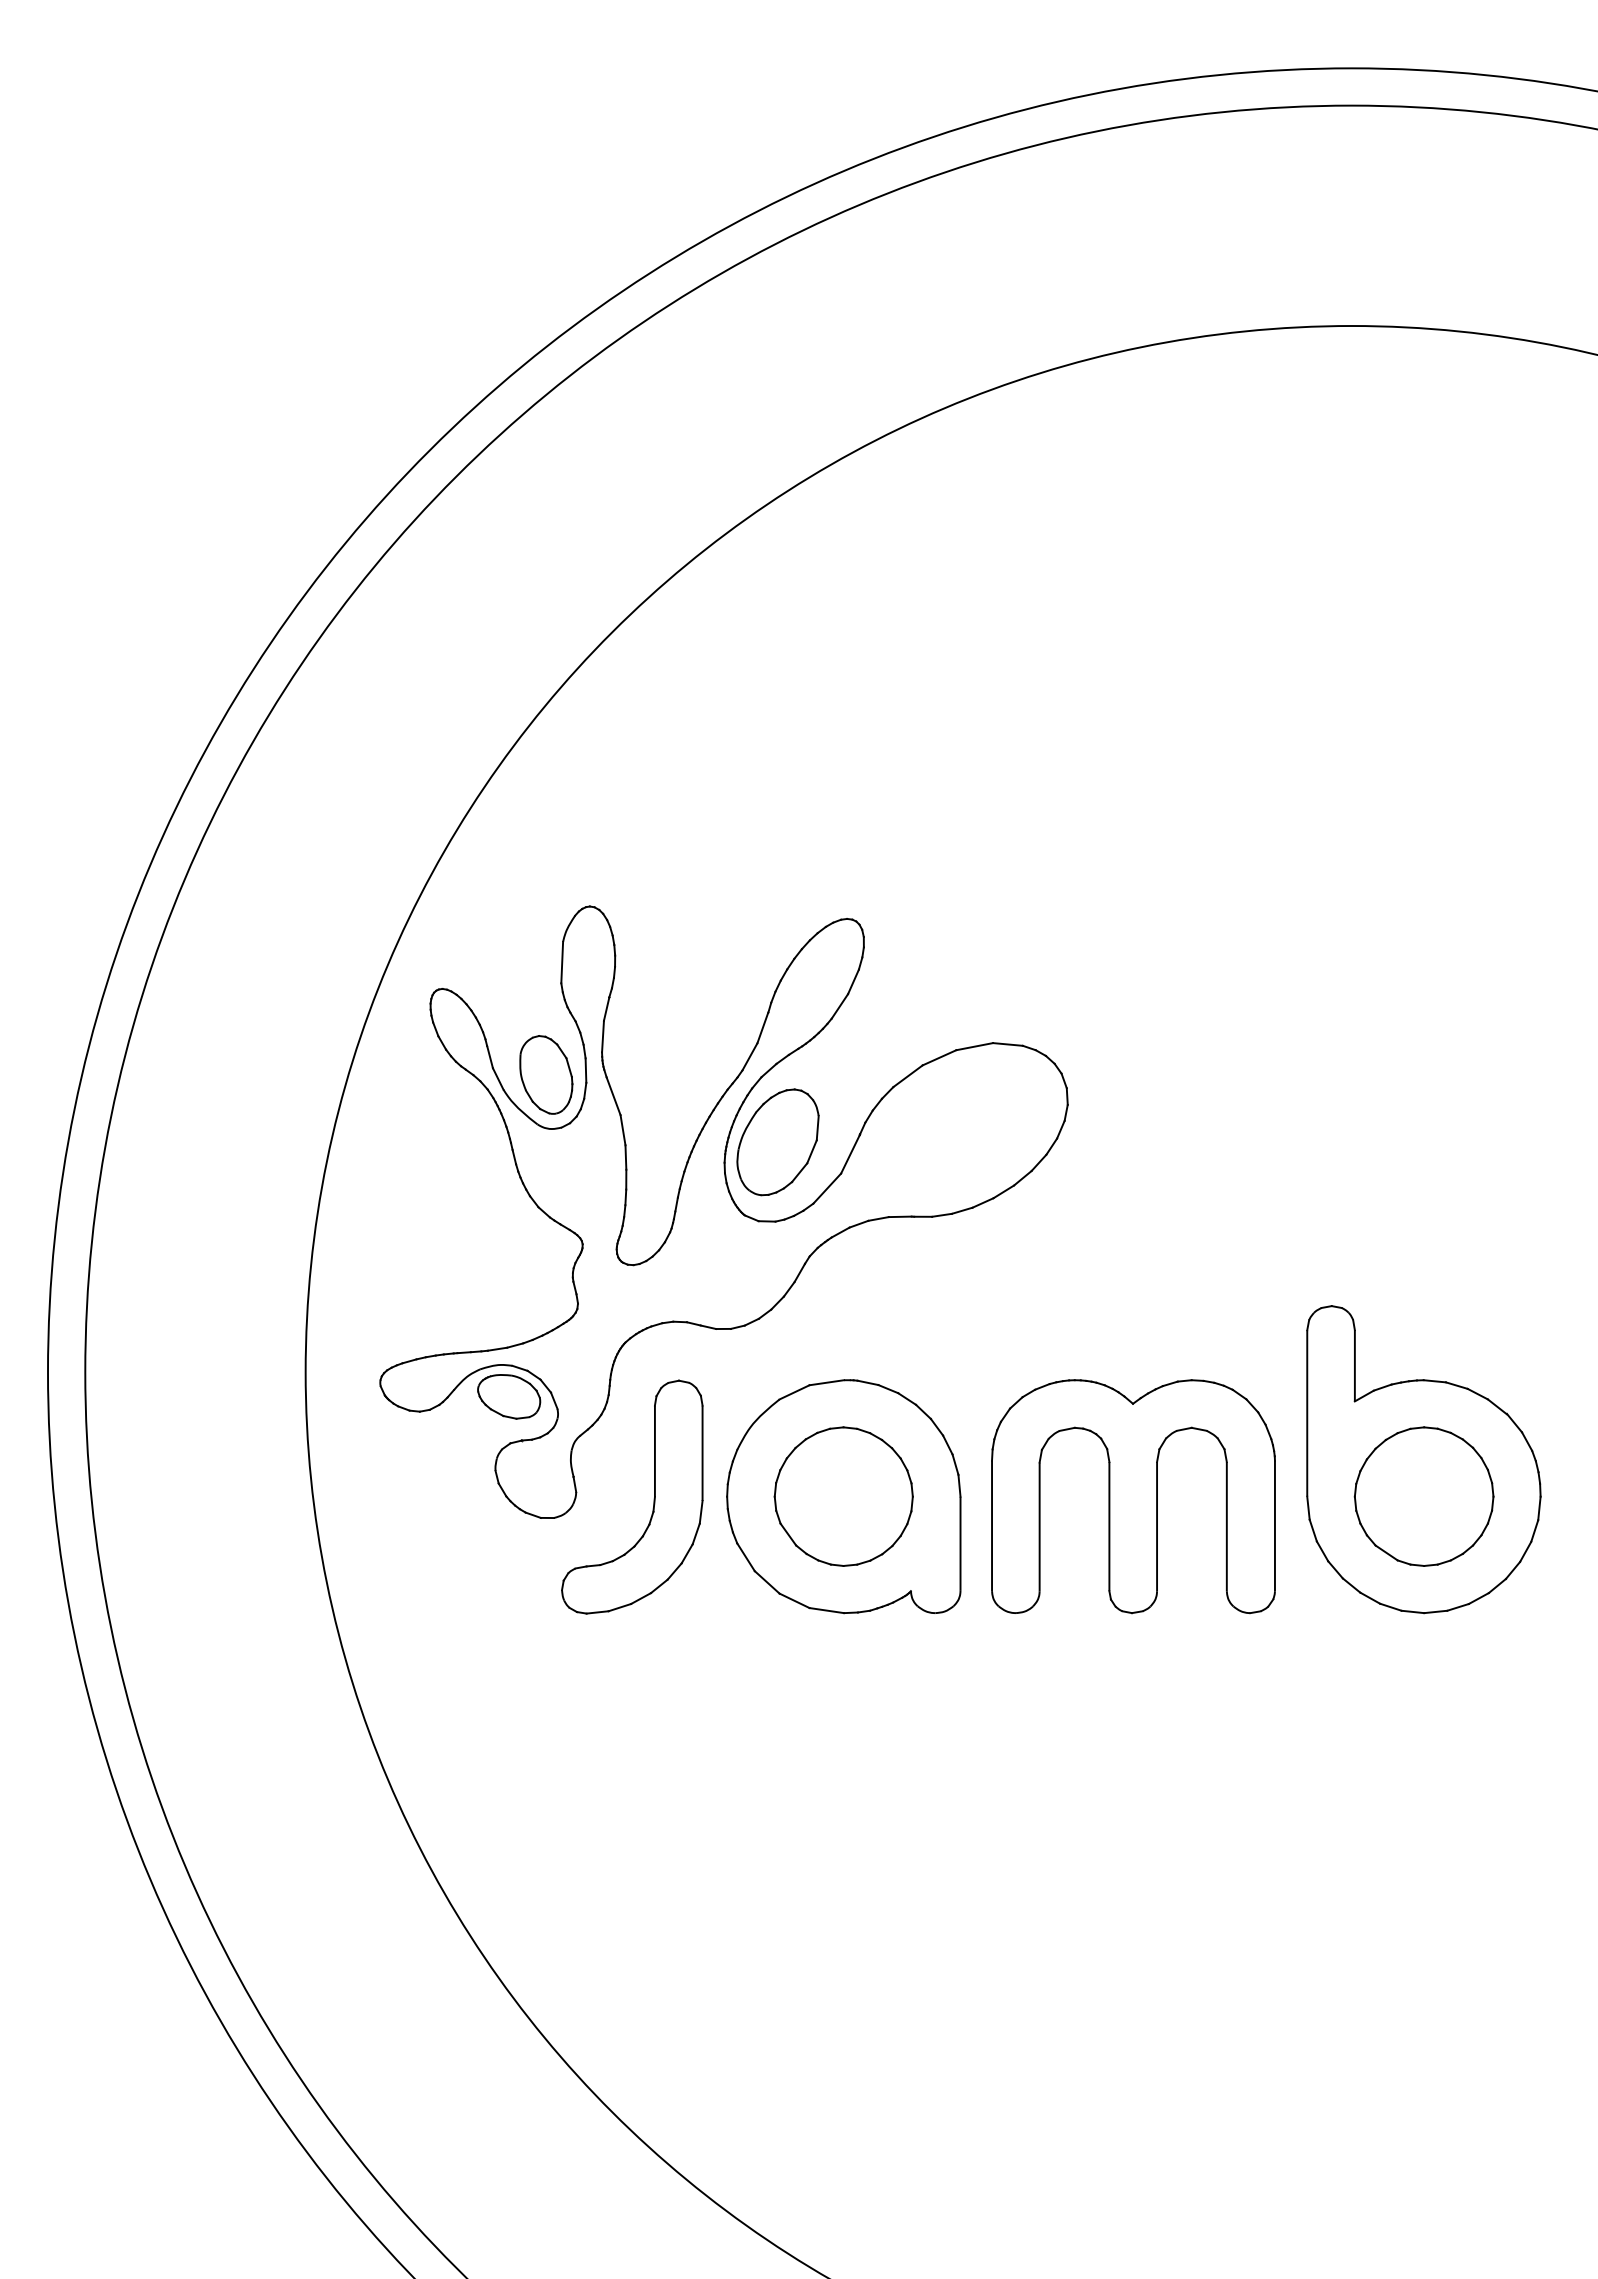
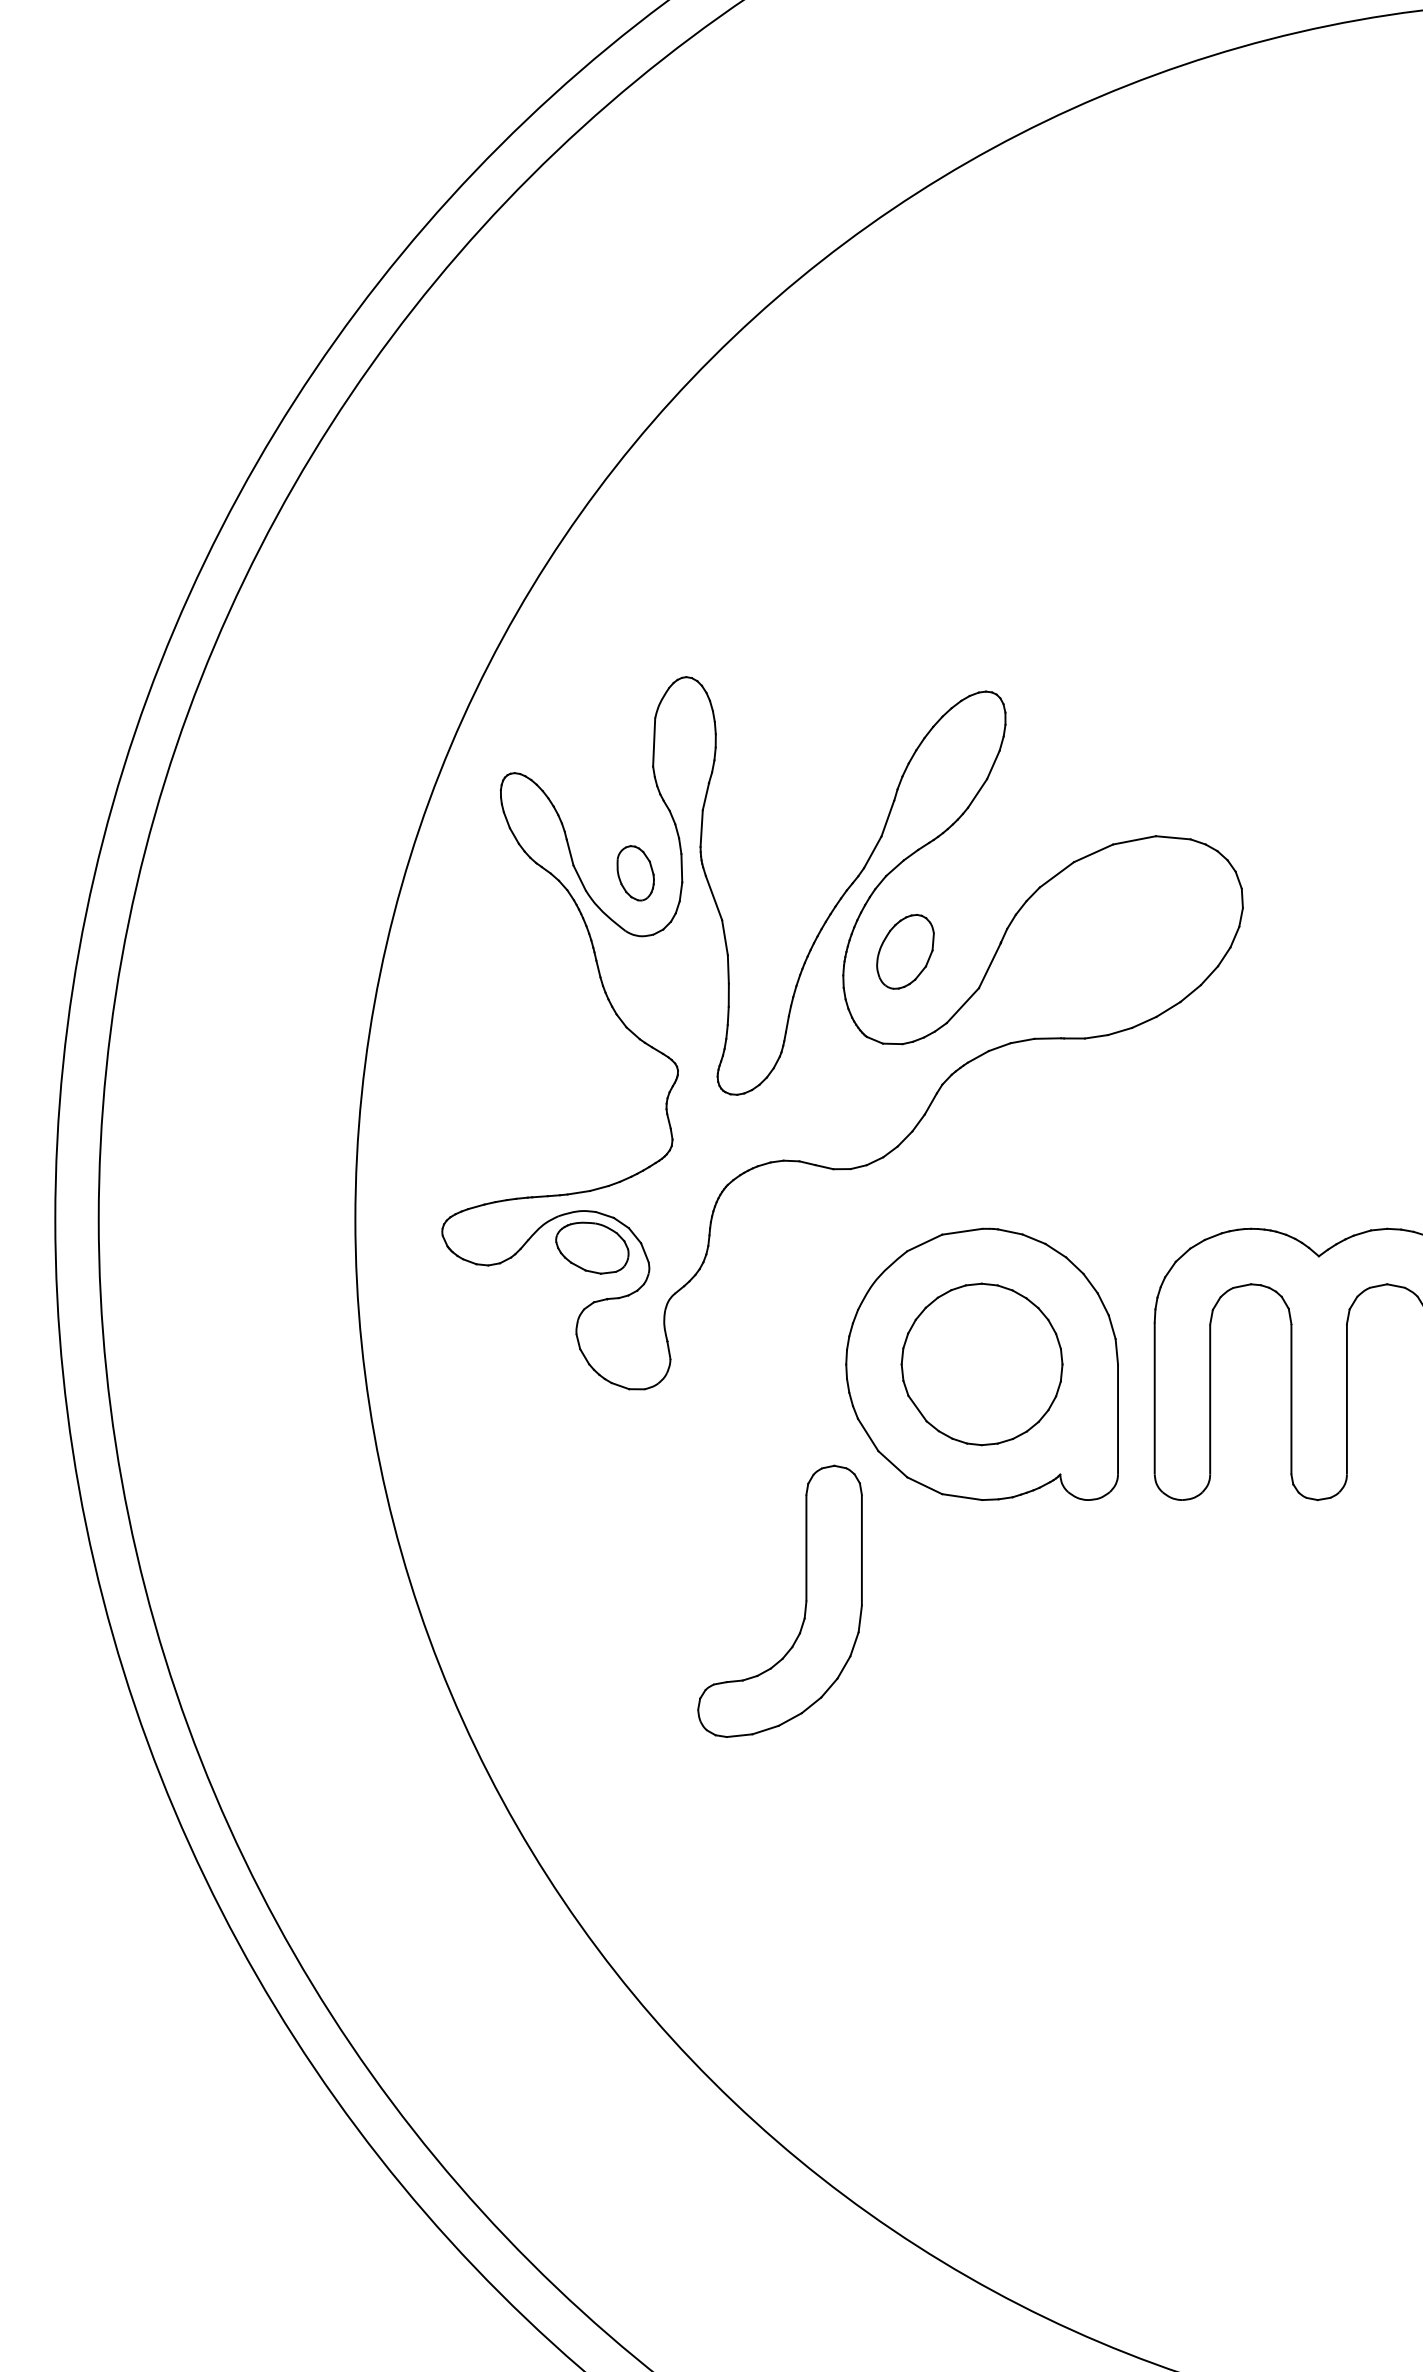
part: (546, 1074) -> (635, 872), size x0.6
part: (777, 1142) -> (904, 951), size x0.6
part: (653, 1498) -> (804, 1602), moved

